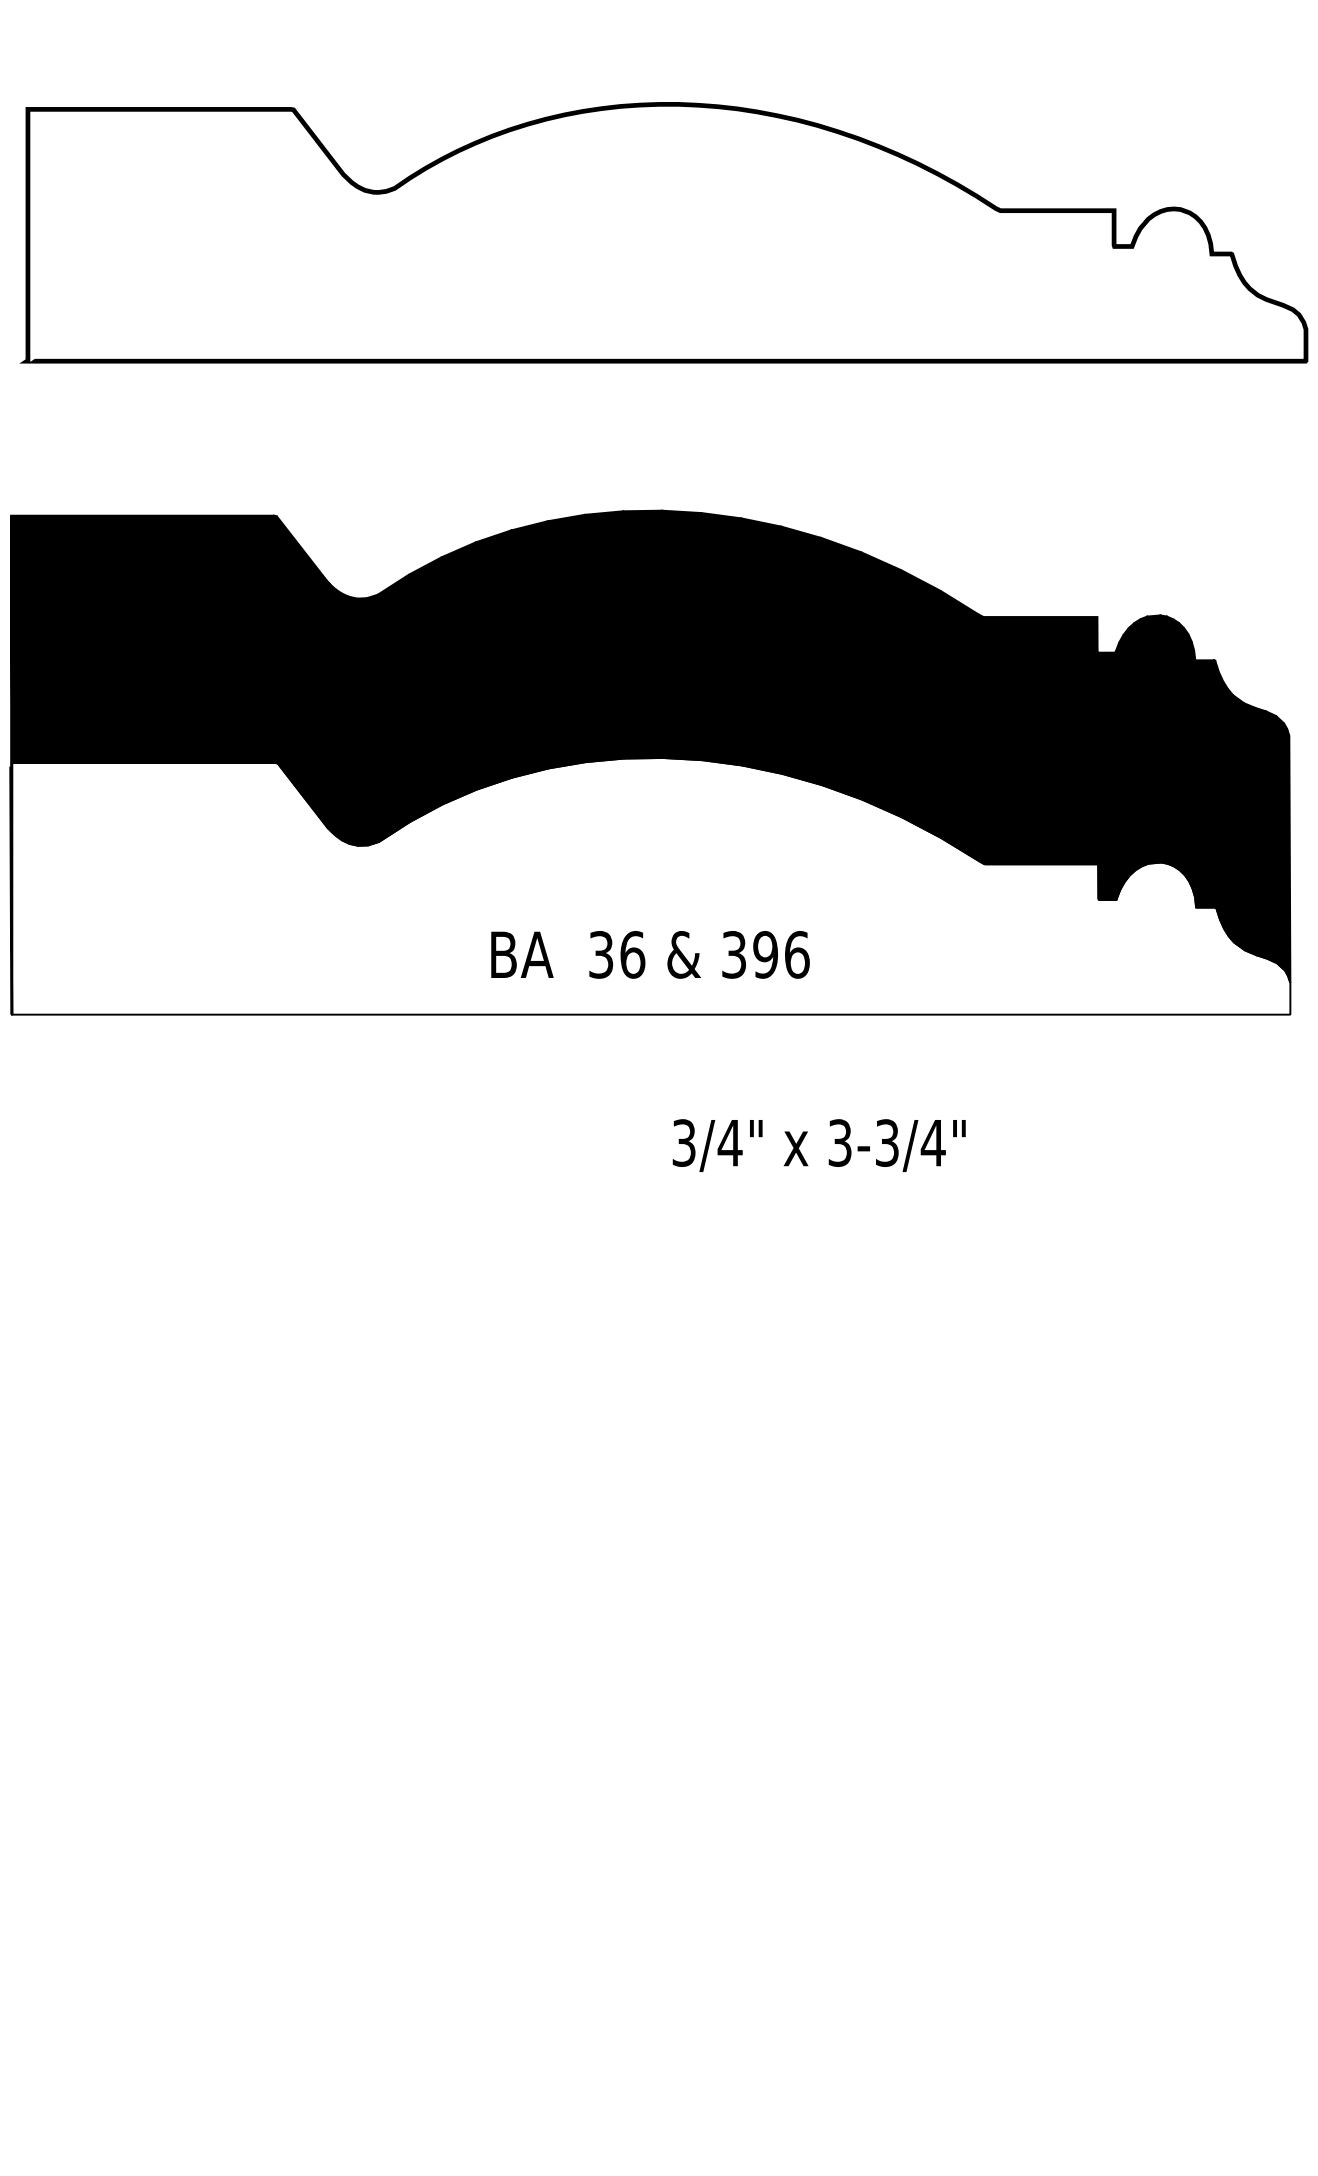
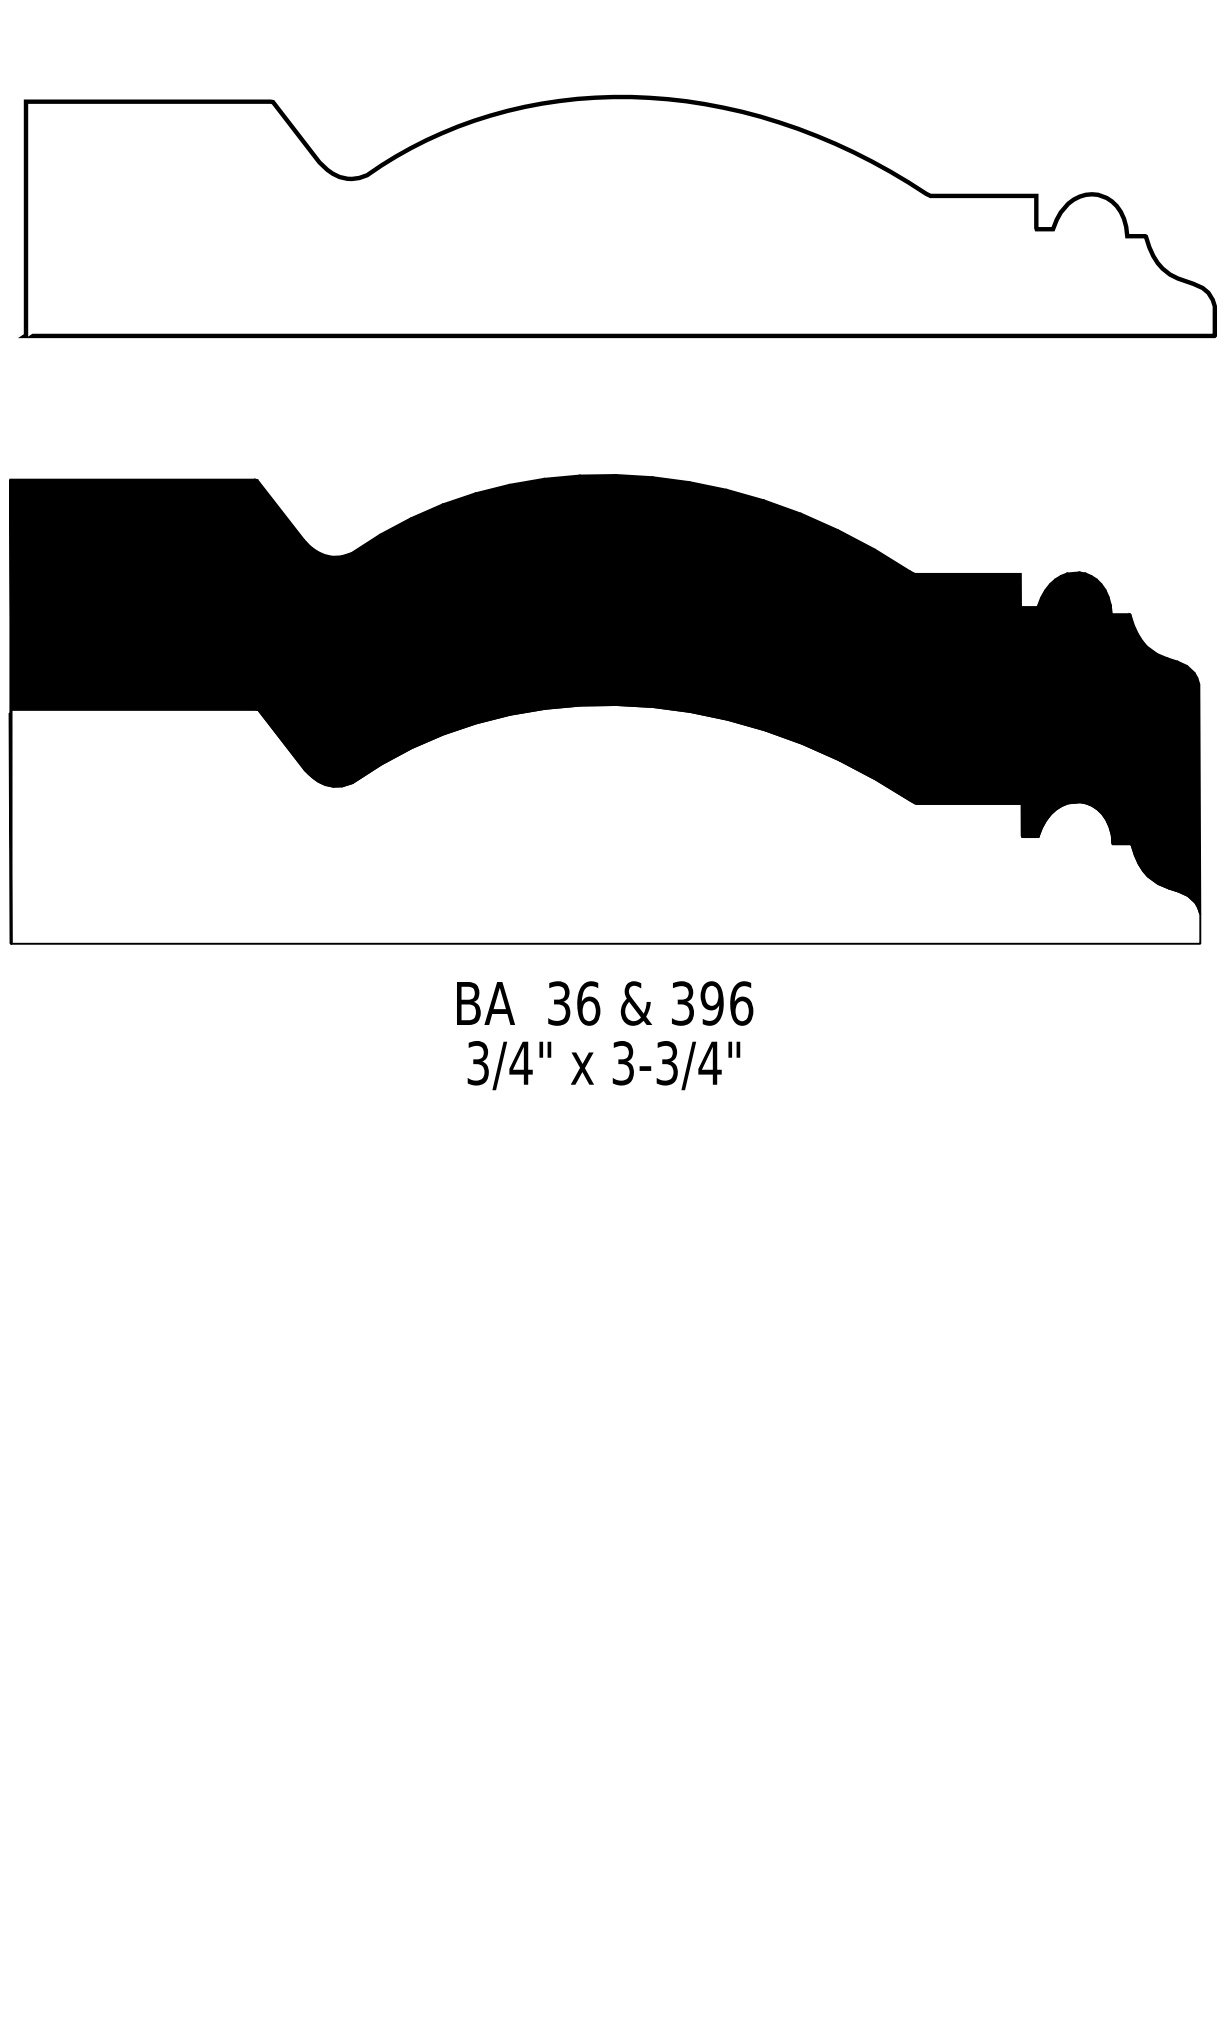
text: (650, 954) -> (605, 1003), moved
text: (818, 1145) -> (603, 1065), moved

